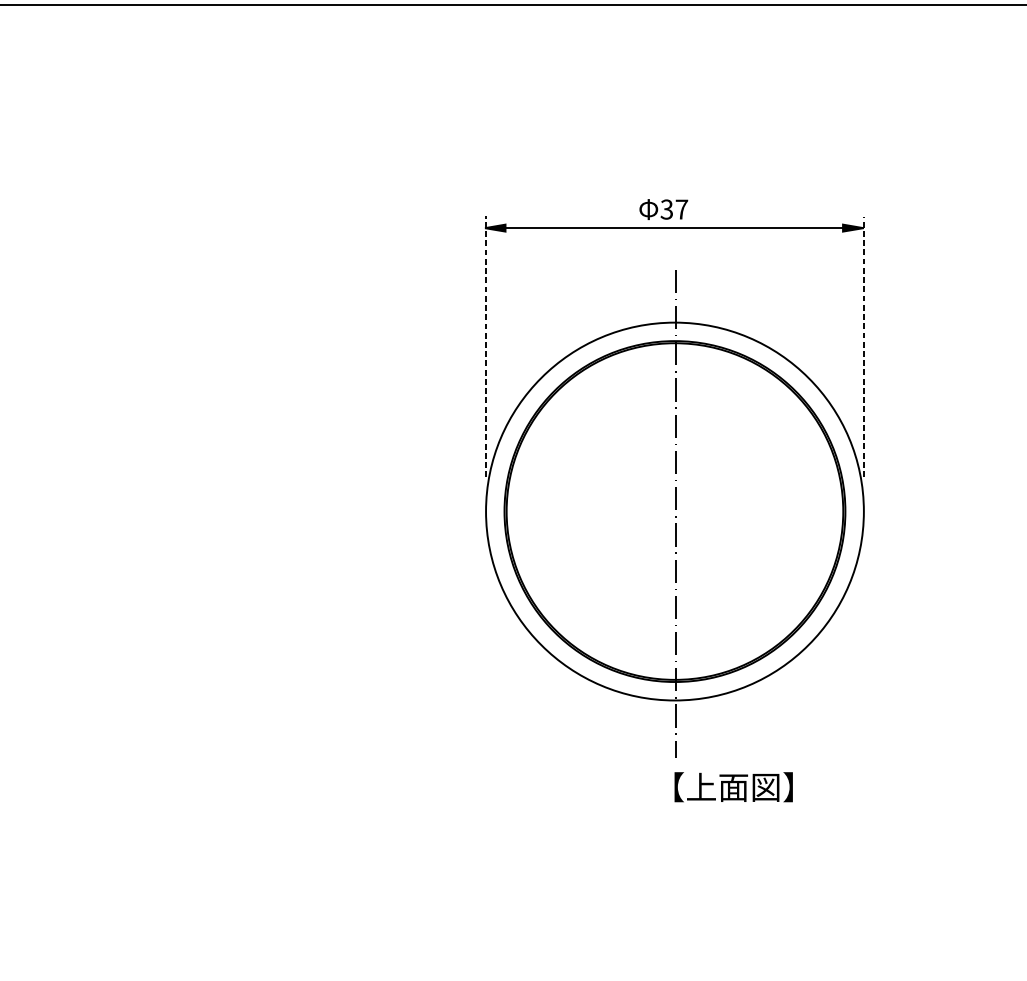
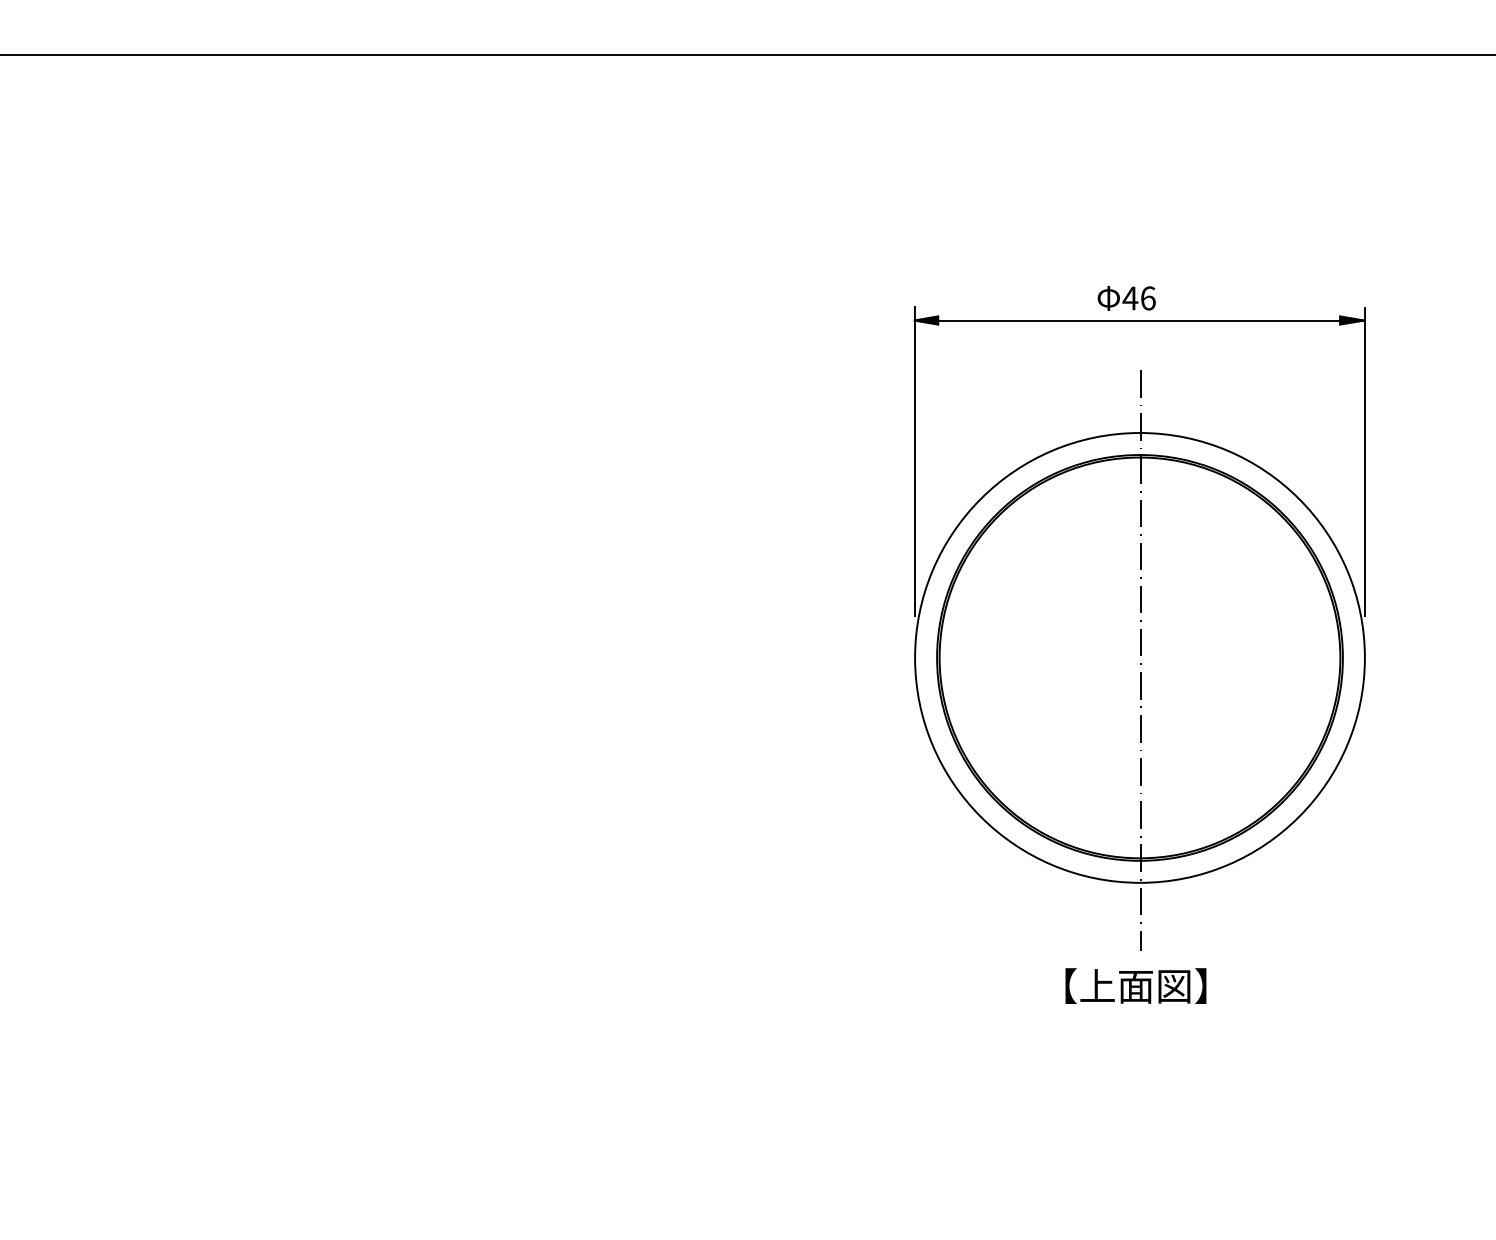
text: (673, 209) -> (1138, 298), 37 -> 46
line: (485, 346) -> (914, 461), dashed -> solid
line: (863, 346) -> (1364, 461), dashed -> solid
text: (733, 786) -> (1135, 985), moved

